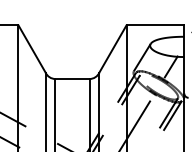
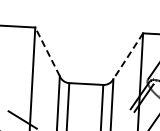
line: (31, 48) -> (47, 51), solid -> dashed
line: (112, 49) -> (127, 56), solid -> dashed

